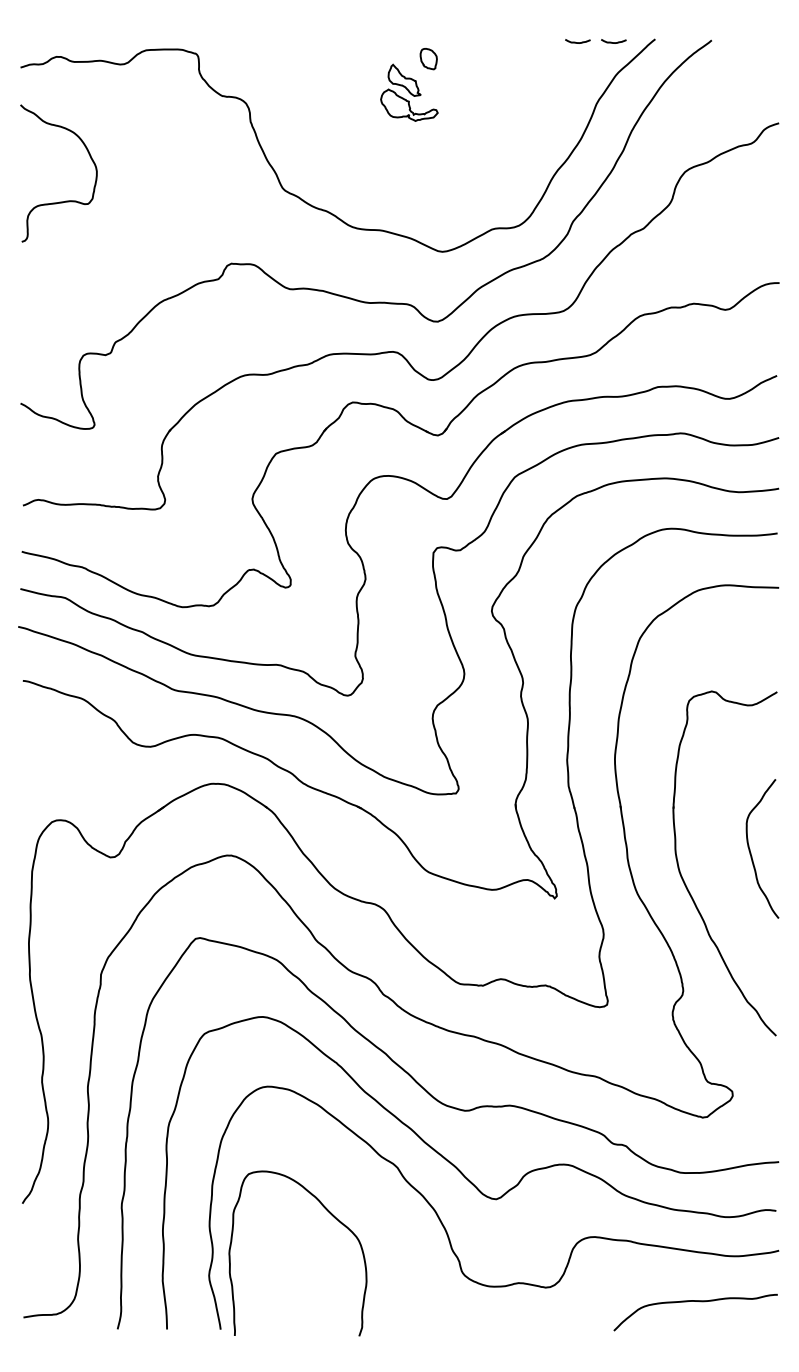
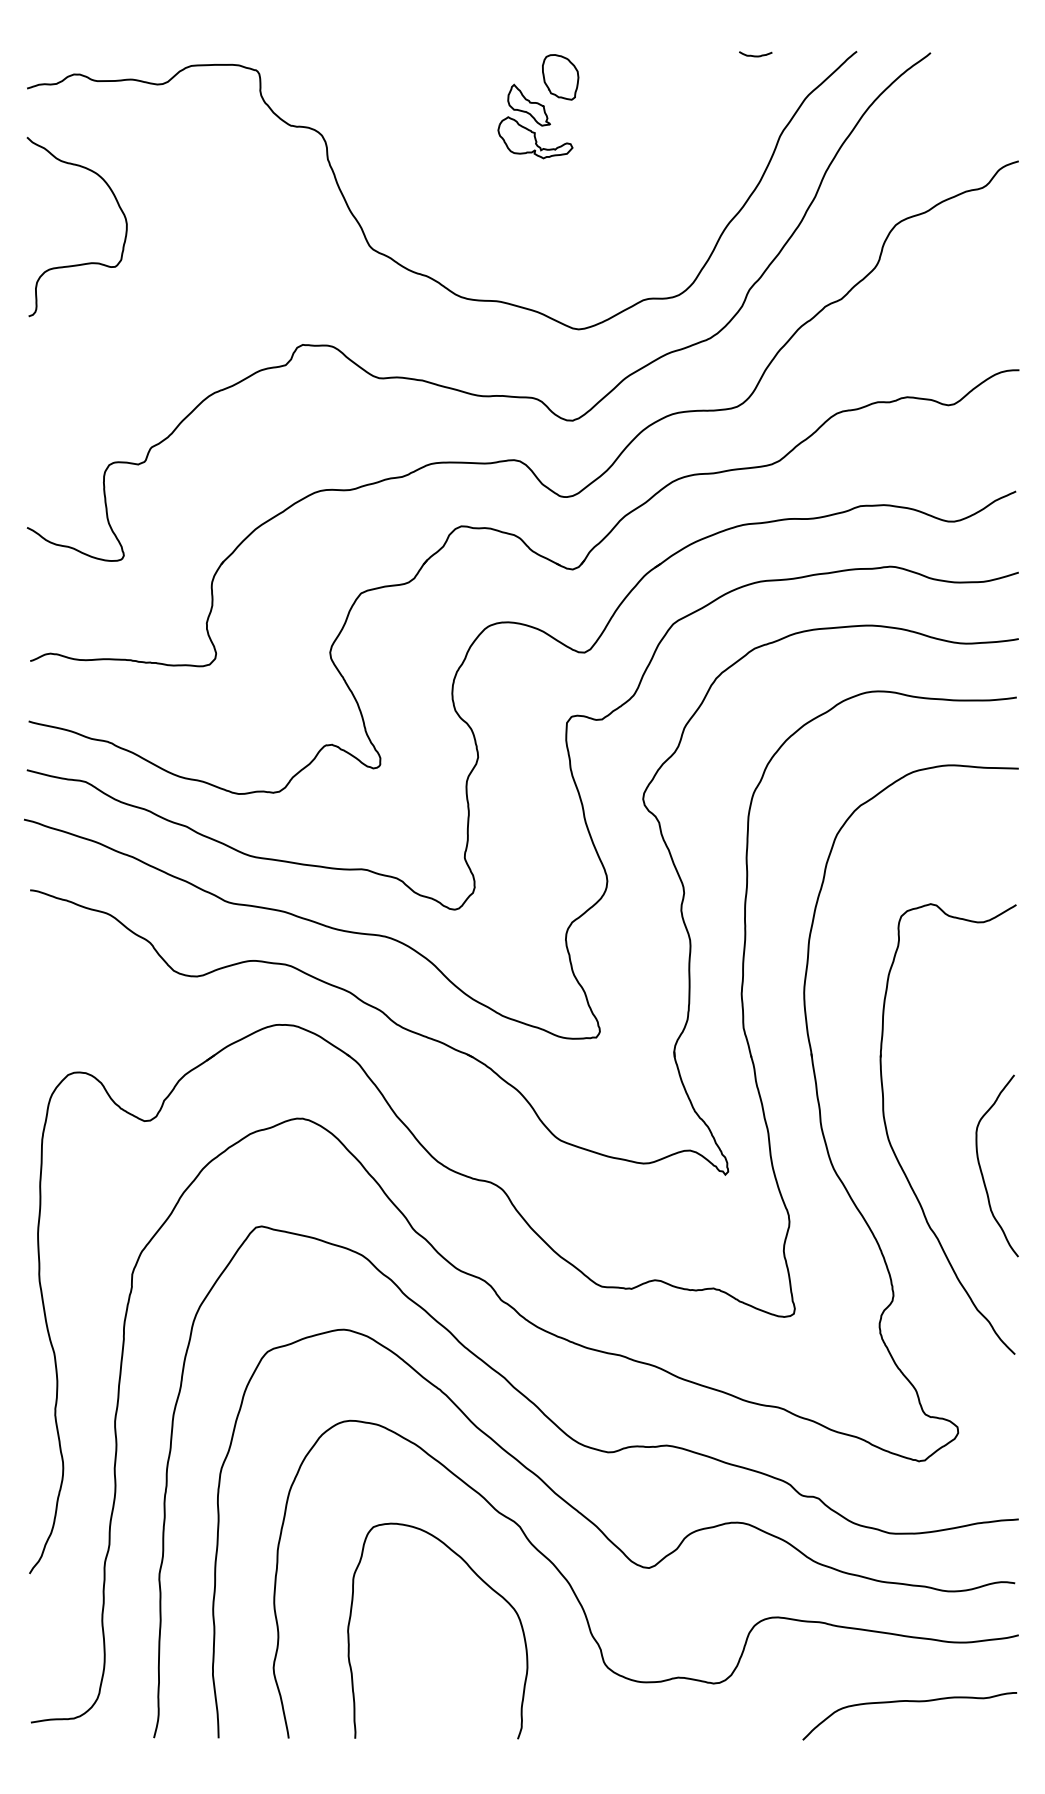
curve: (613, 42) -> (802, 55), removed
part: (428, 59) -> (560, 77), size x1.67
curve: (751, 853) -> (982, 1171), moved
curve: (333, 1217) -> (484, 1583), moved

